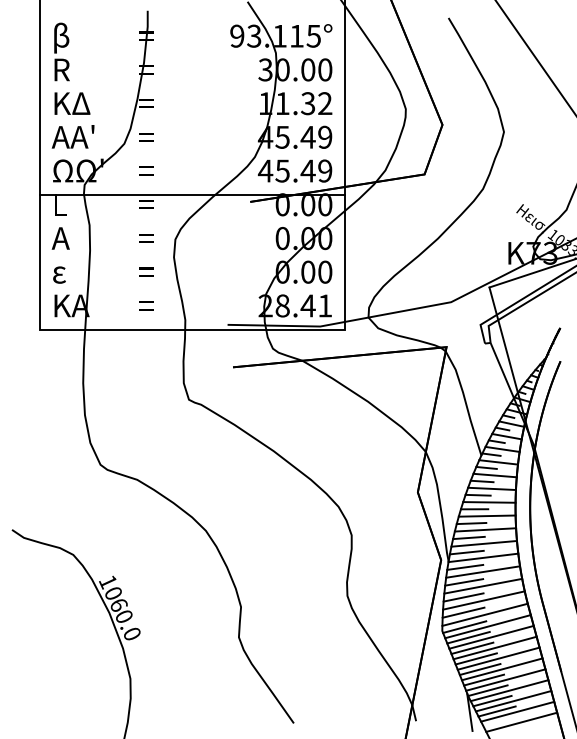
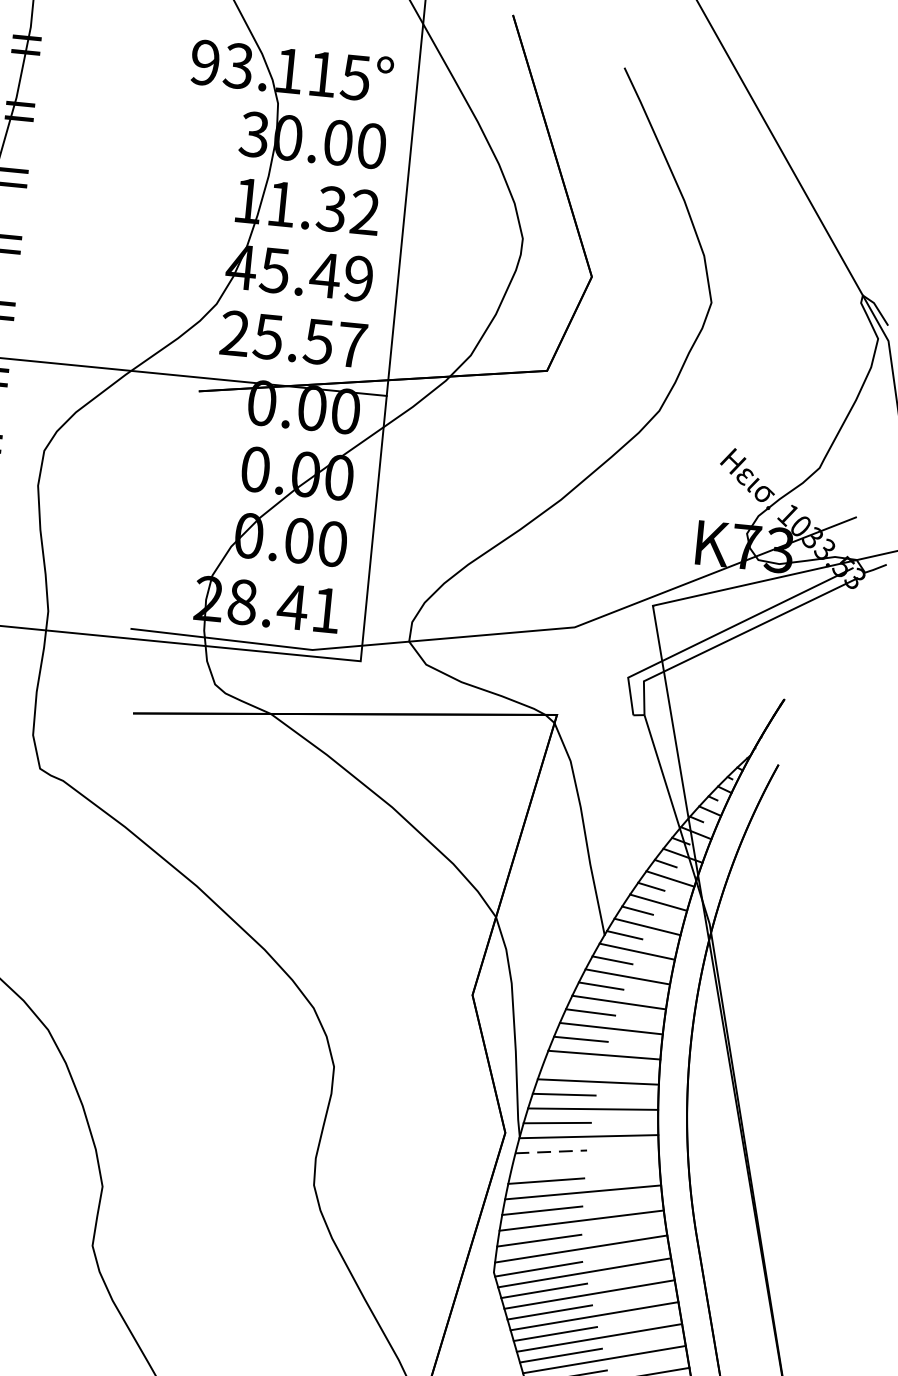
text: (294, 170) -> (291, 338), 45.49 -> 25.57
line: (471, 523) -> (572, 1066), removed
line: (465, 567) -> (551, 1152), solid -> dashed
line: (483, 571) -> (586, 1163), removed

